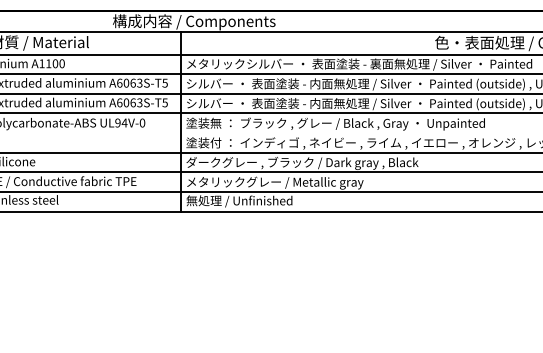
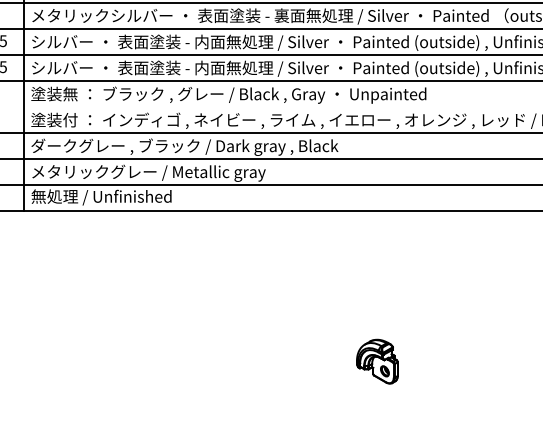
part: (447, 325) -> (376, 361), added

